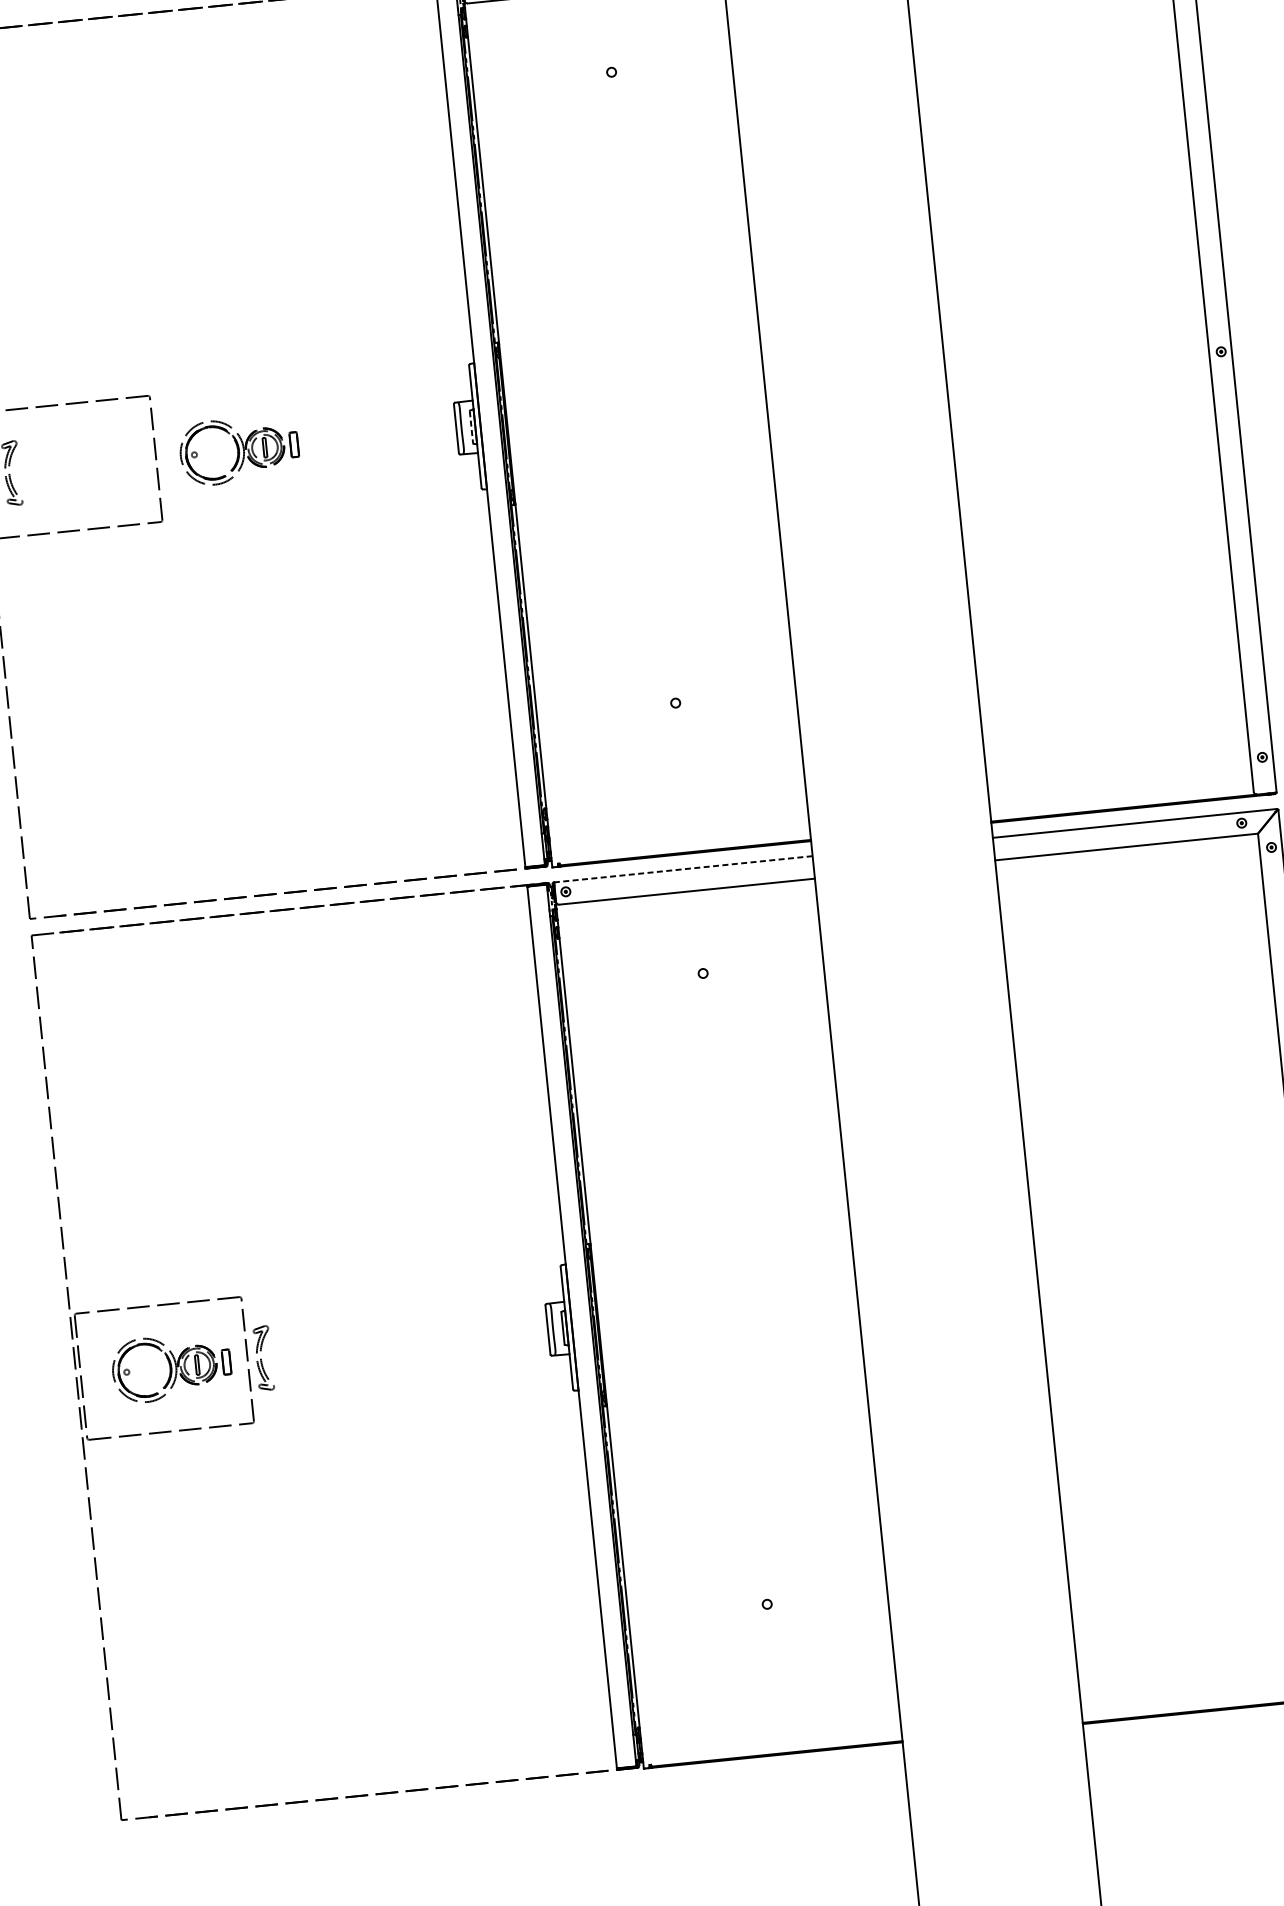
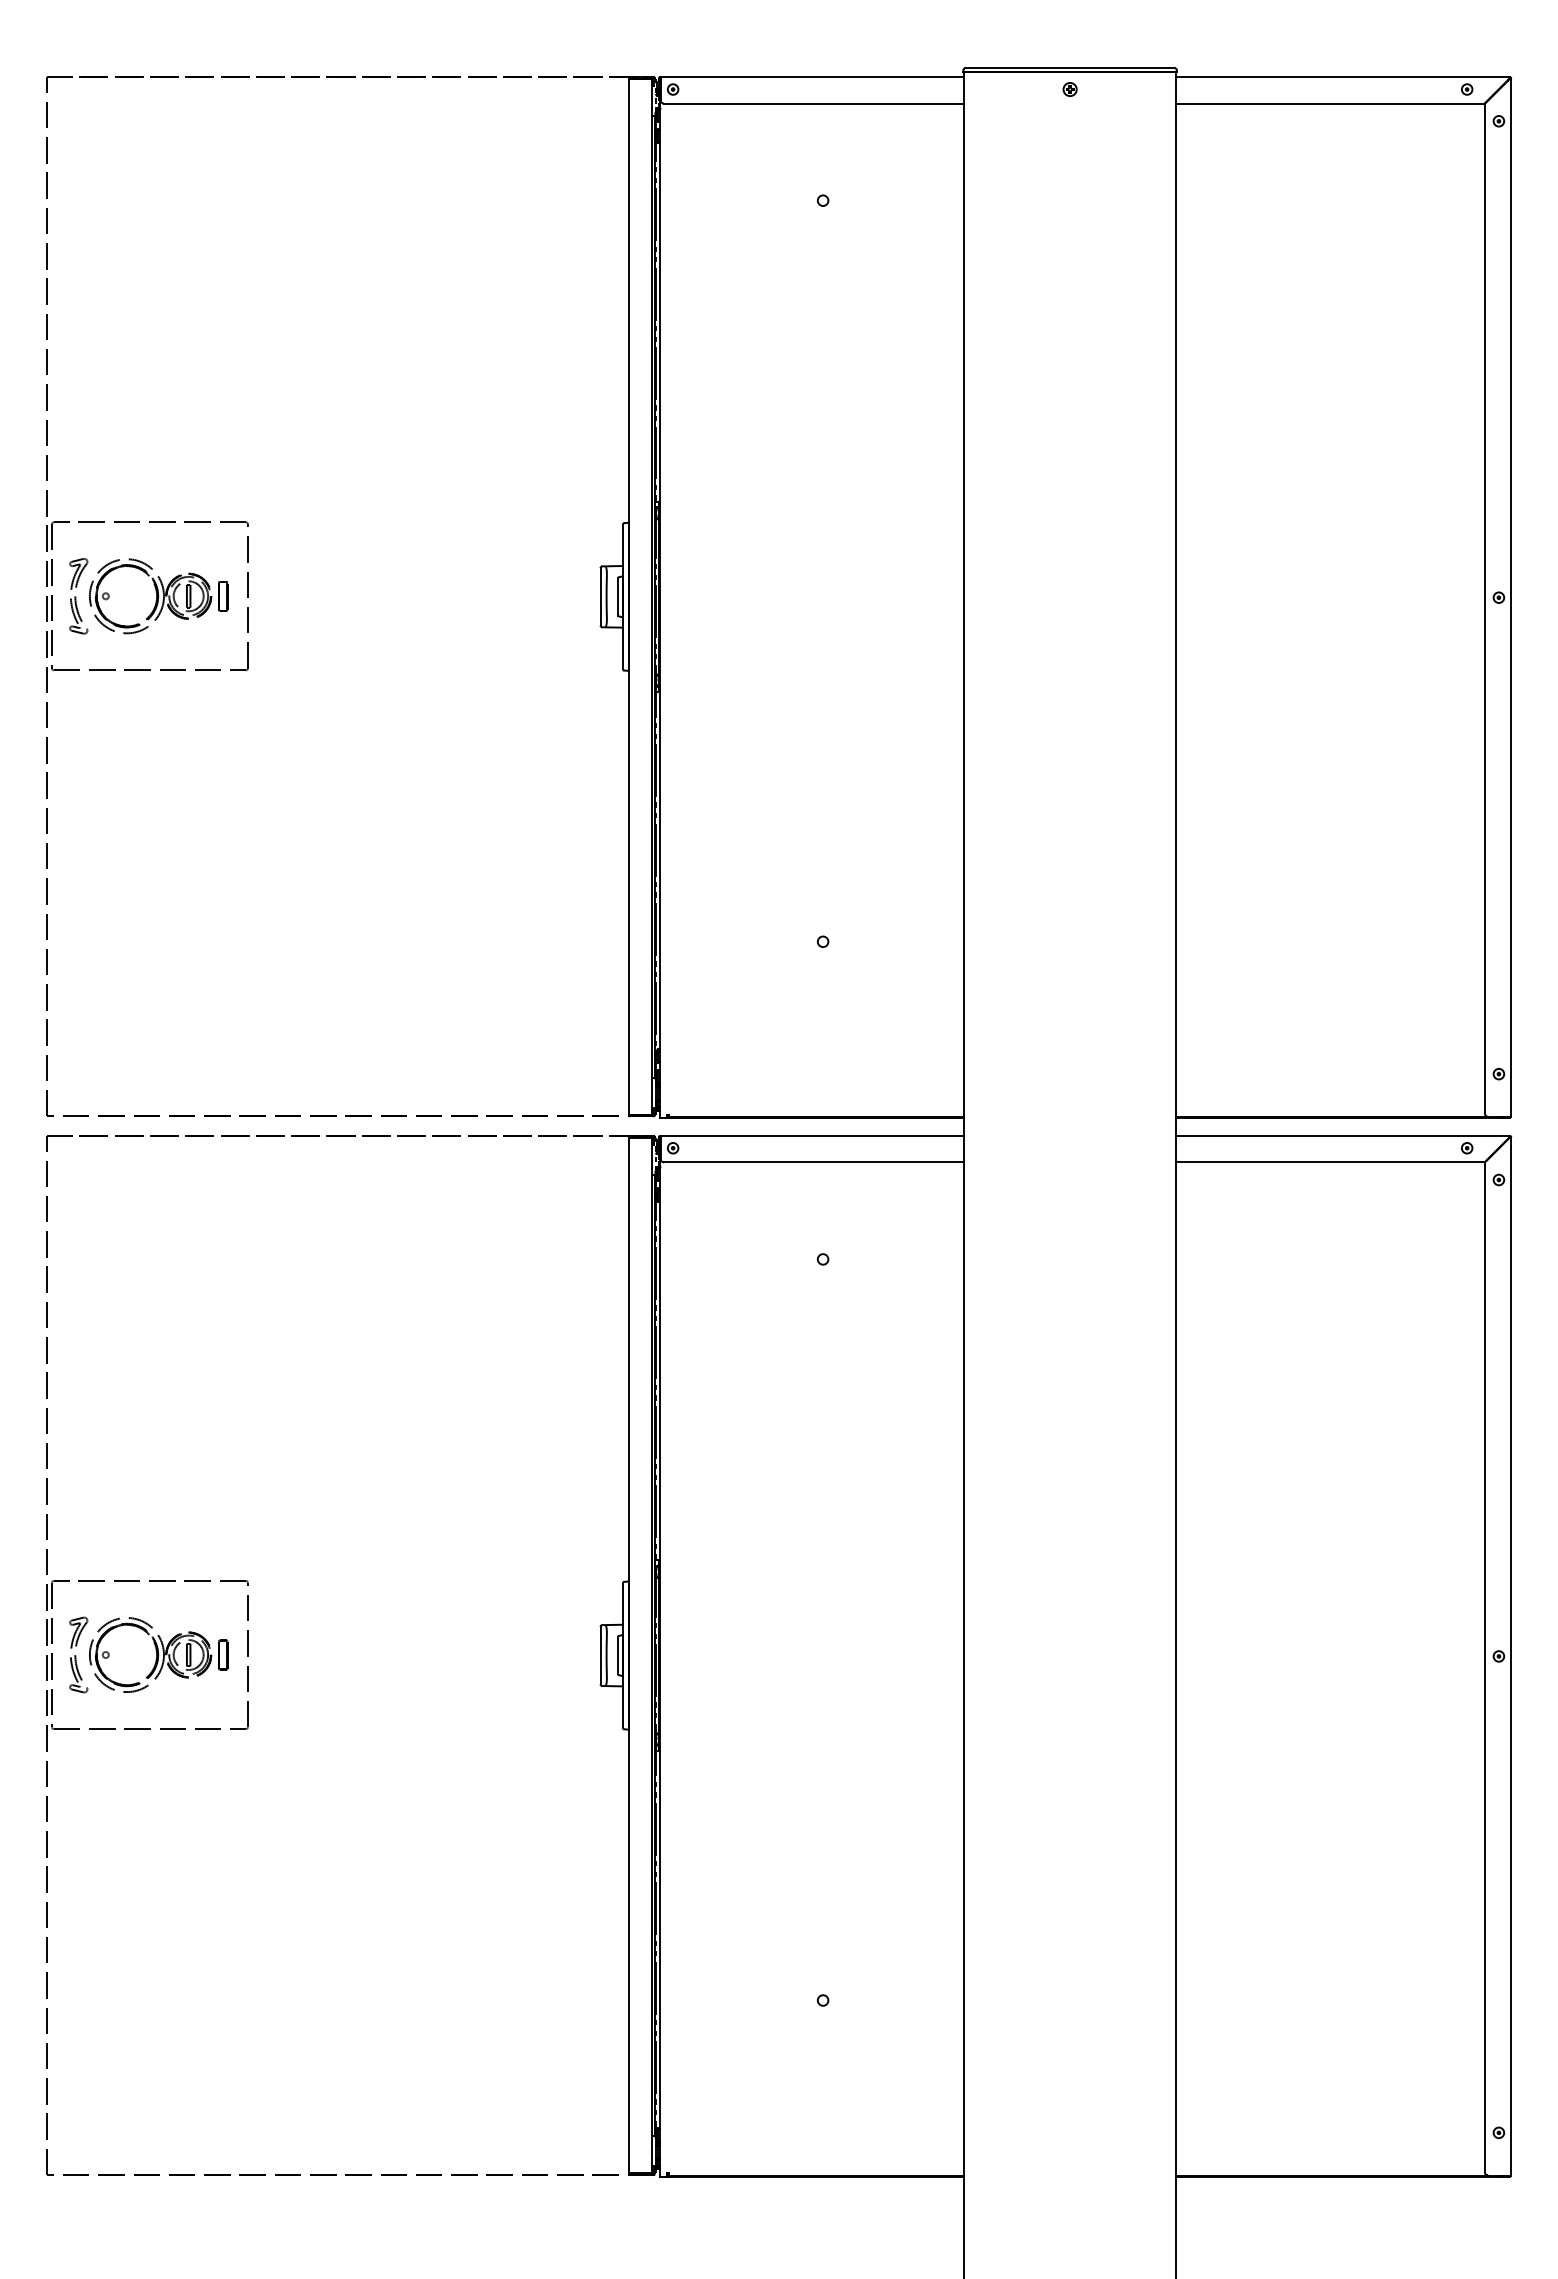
line: (471, 426) -> (618, 596), dashed -> solid
part: (239, 450) -> (158, 596), moved
line: (683, 868) -> (812, 1135), dashed -> solid
part: (263, 1357) -> (78, 1654), moved

